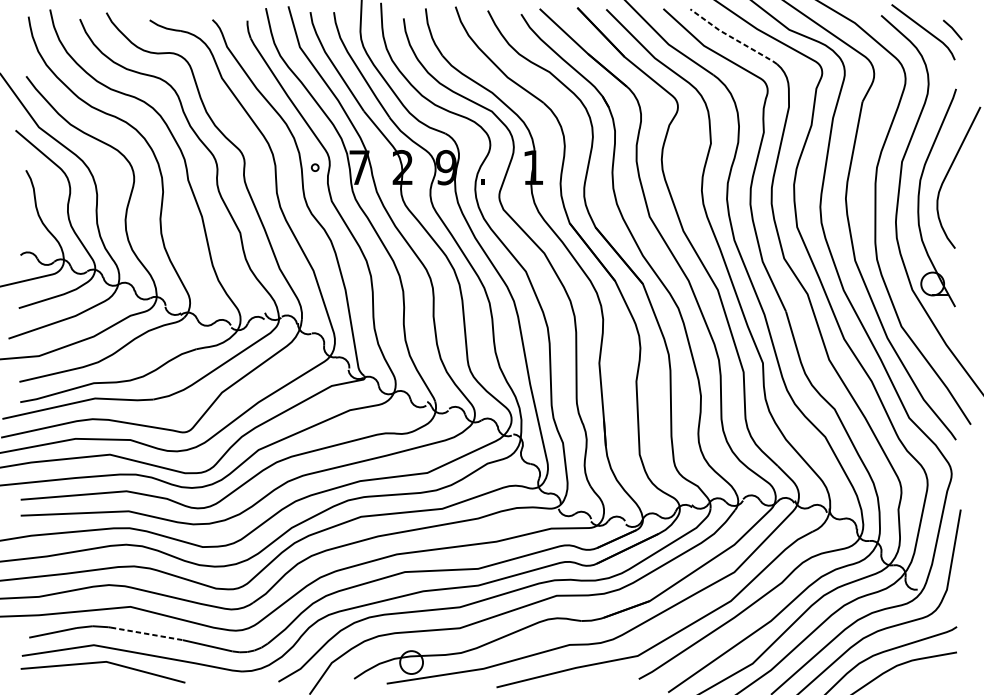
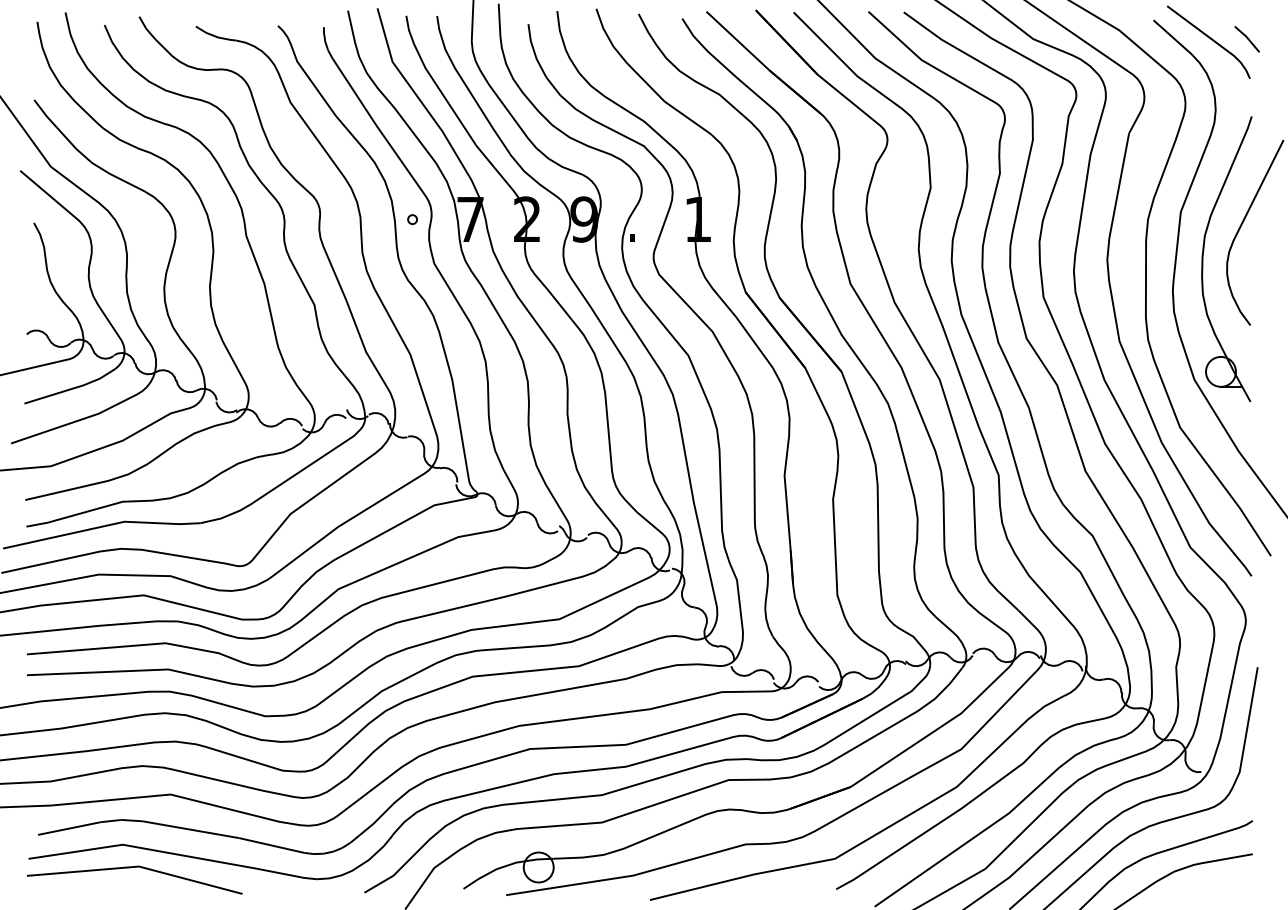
line: (732, 37) -> (959, 49), dashed -> solid
line: (147, 633) -> (192, 829), dashed -> solid

